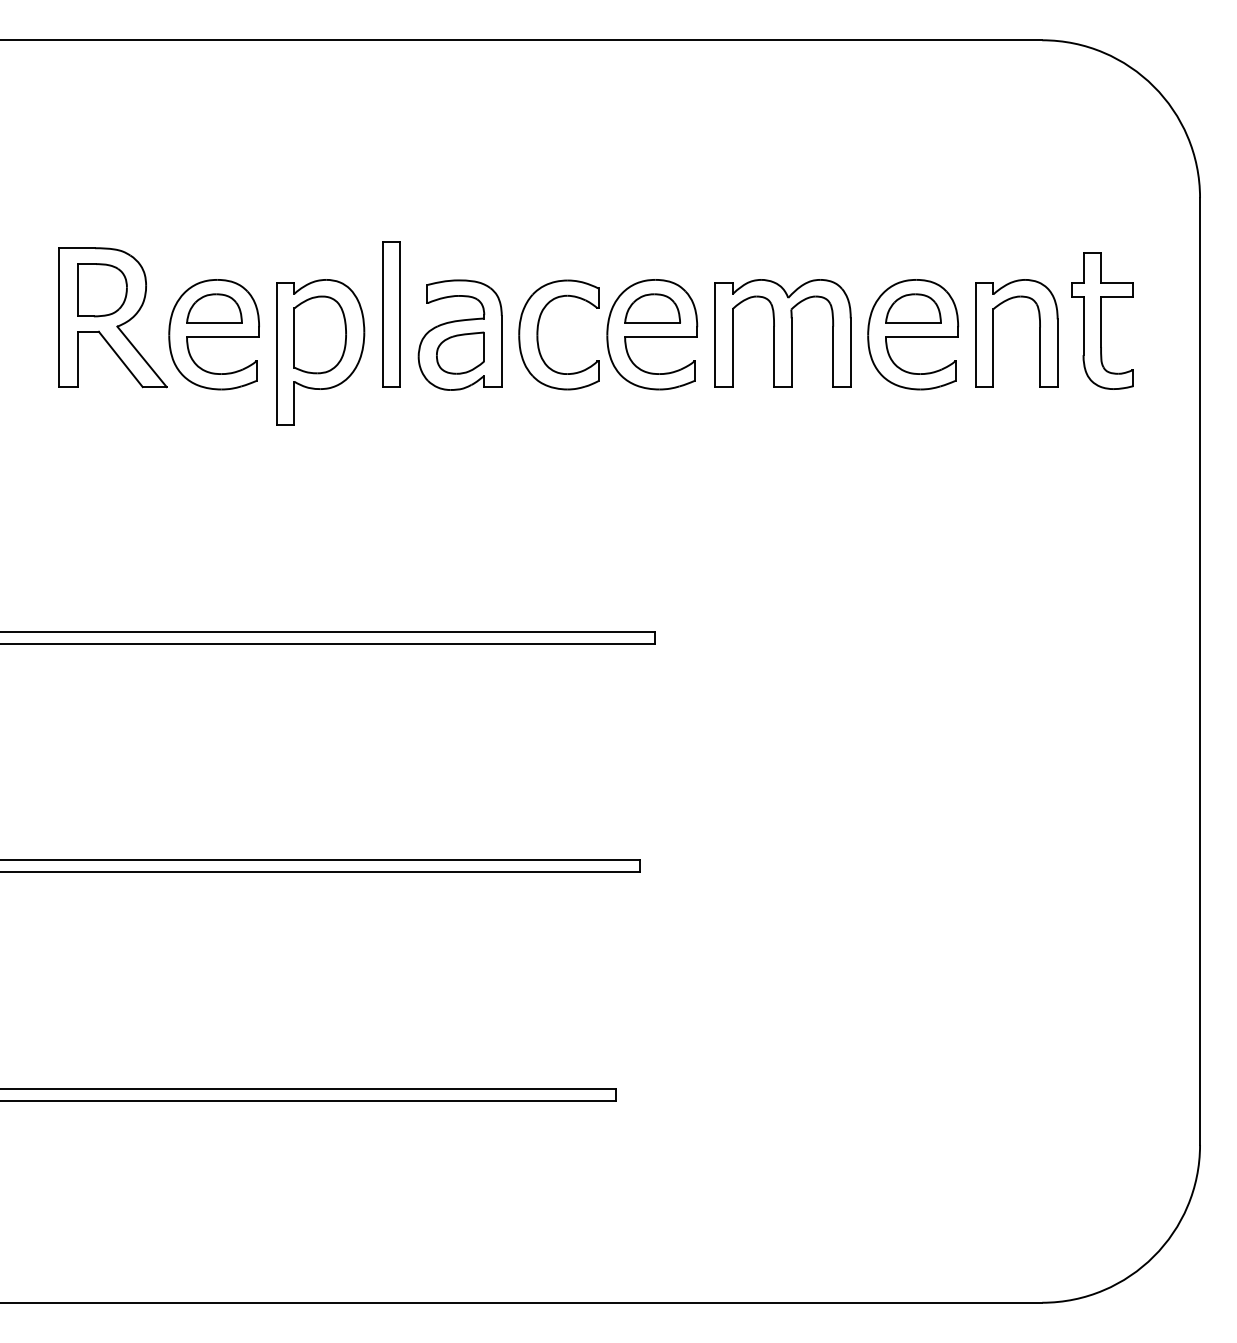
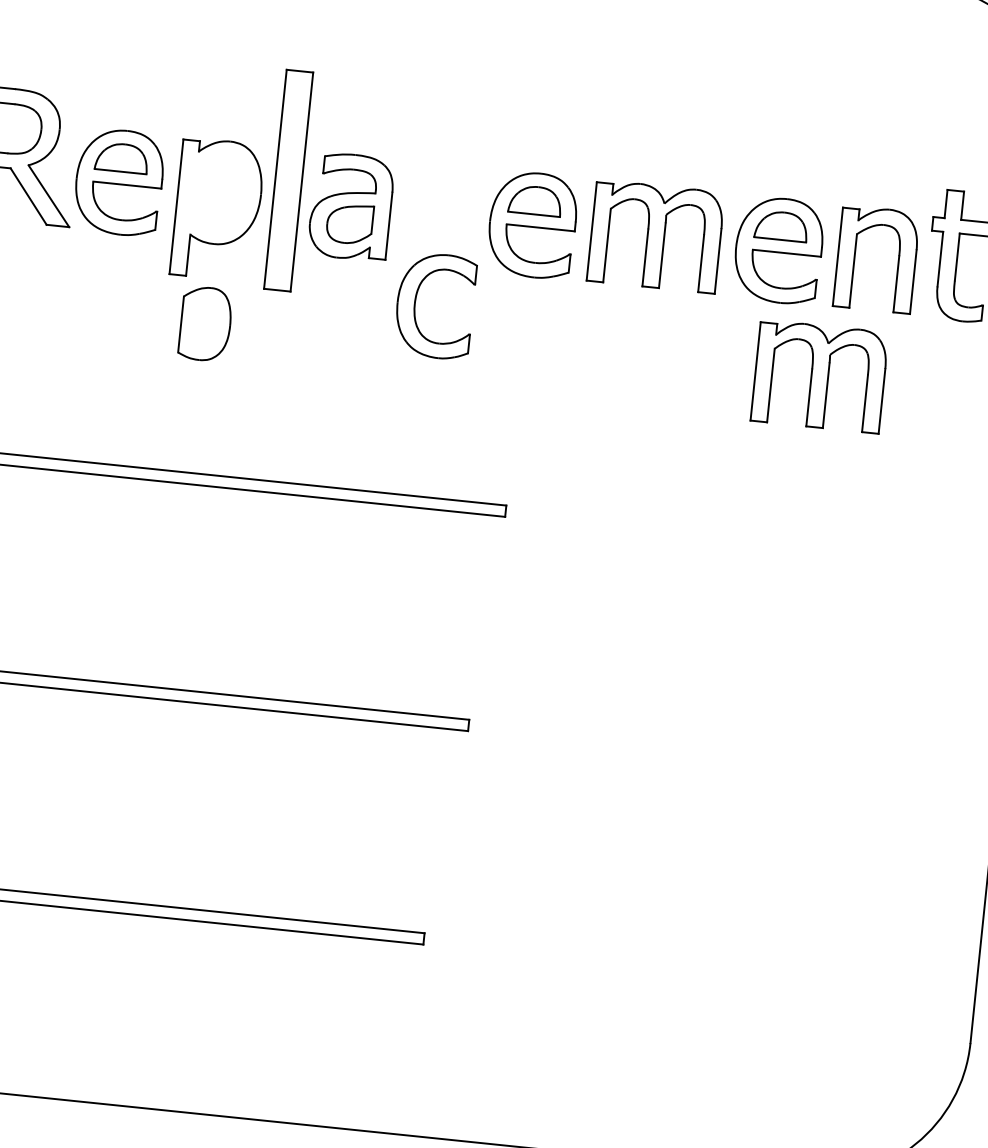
part: (391, 314) -> (288, 180), size x1.6
part: (319, 334) -> (205, 323), moved
part: (538, 334) -> (415, 303), moved
part: (969, 462) -> (819, 376), added

